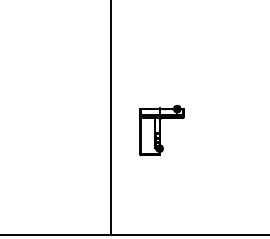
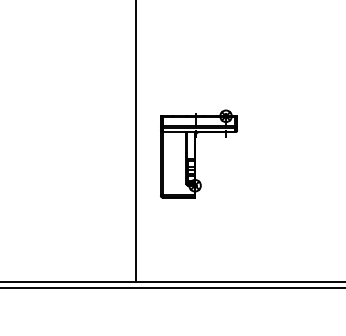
part: (161, 130) -> (198, 153), size x1.43

